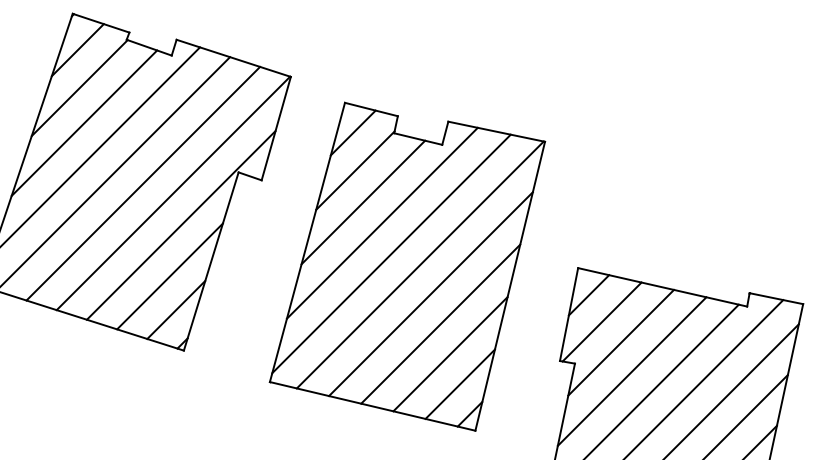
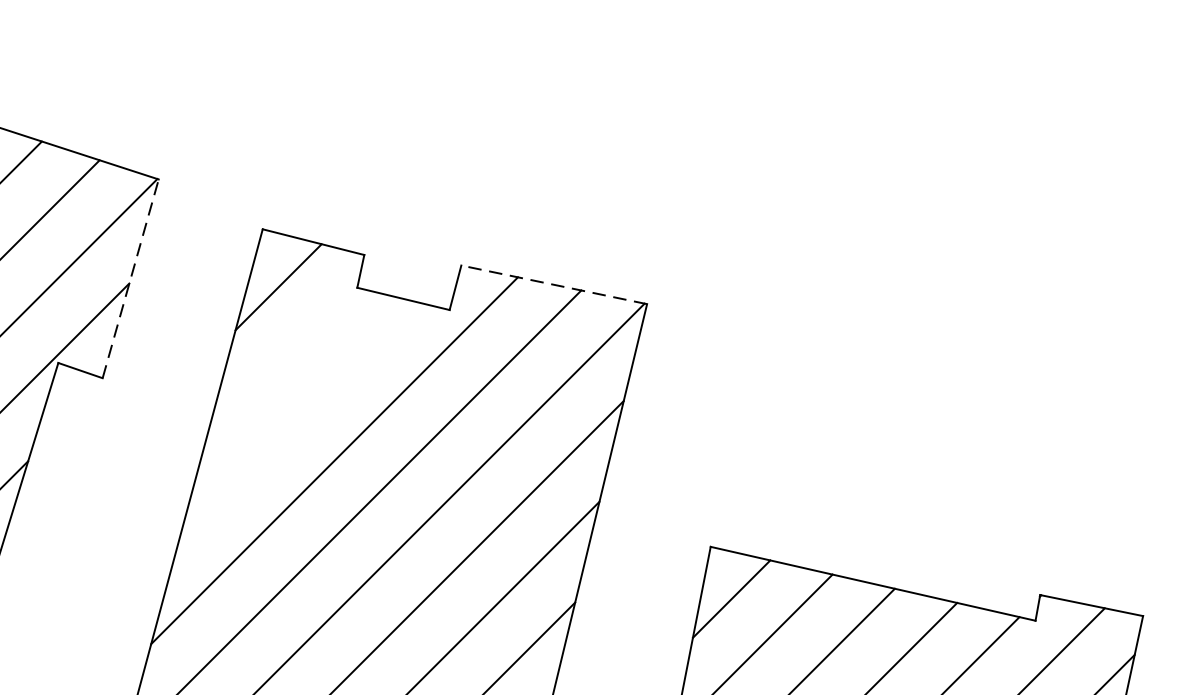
line: (276, 128) -> (131, 278), solid -> dashed
line: (496, 131) -> (553, 284), solid -> dashed
line: (355, 170) -> (282, 359), removed
line: (363, 202) -> (298, 420), removed

